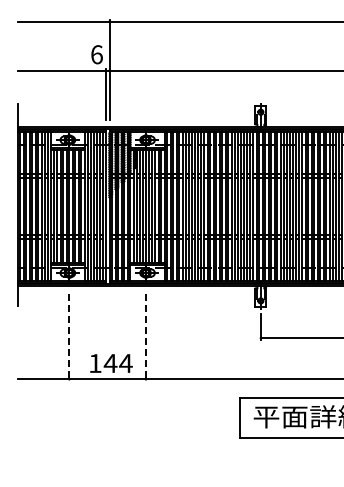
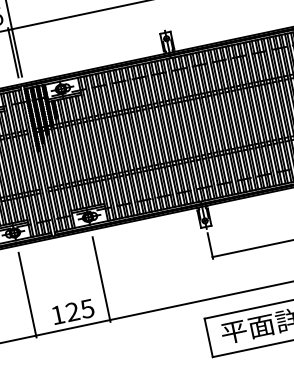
line: (69, 337) -> (27, 295), dashed -> solid
line: (146, 337) -> (102, 279), dashed -> solid
text: (117, 363) -> (79, 310), 144 -> 125

